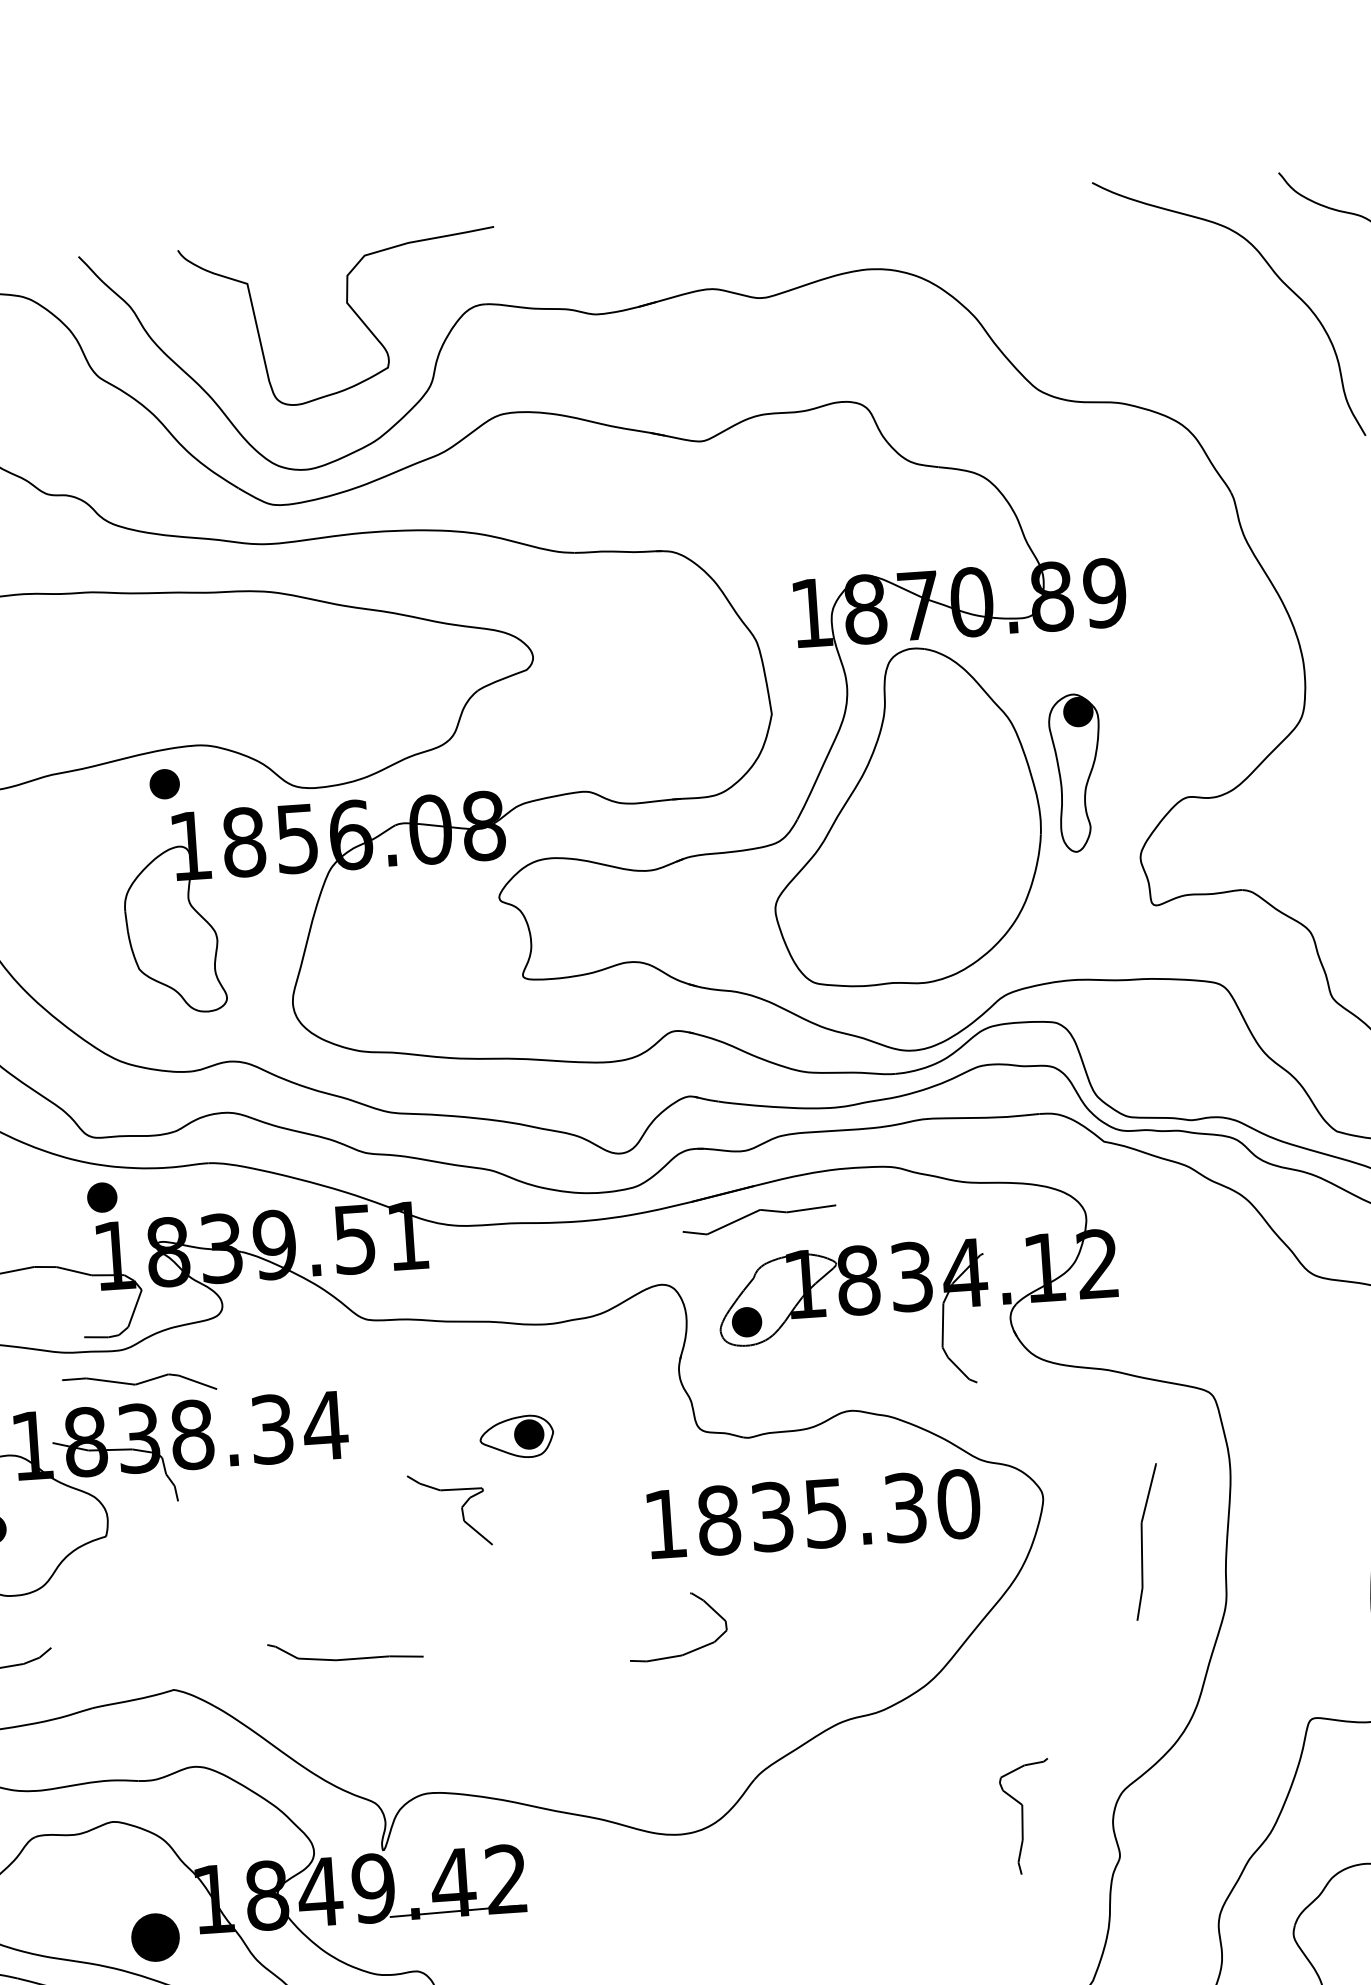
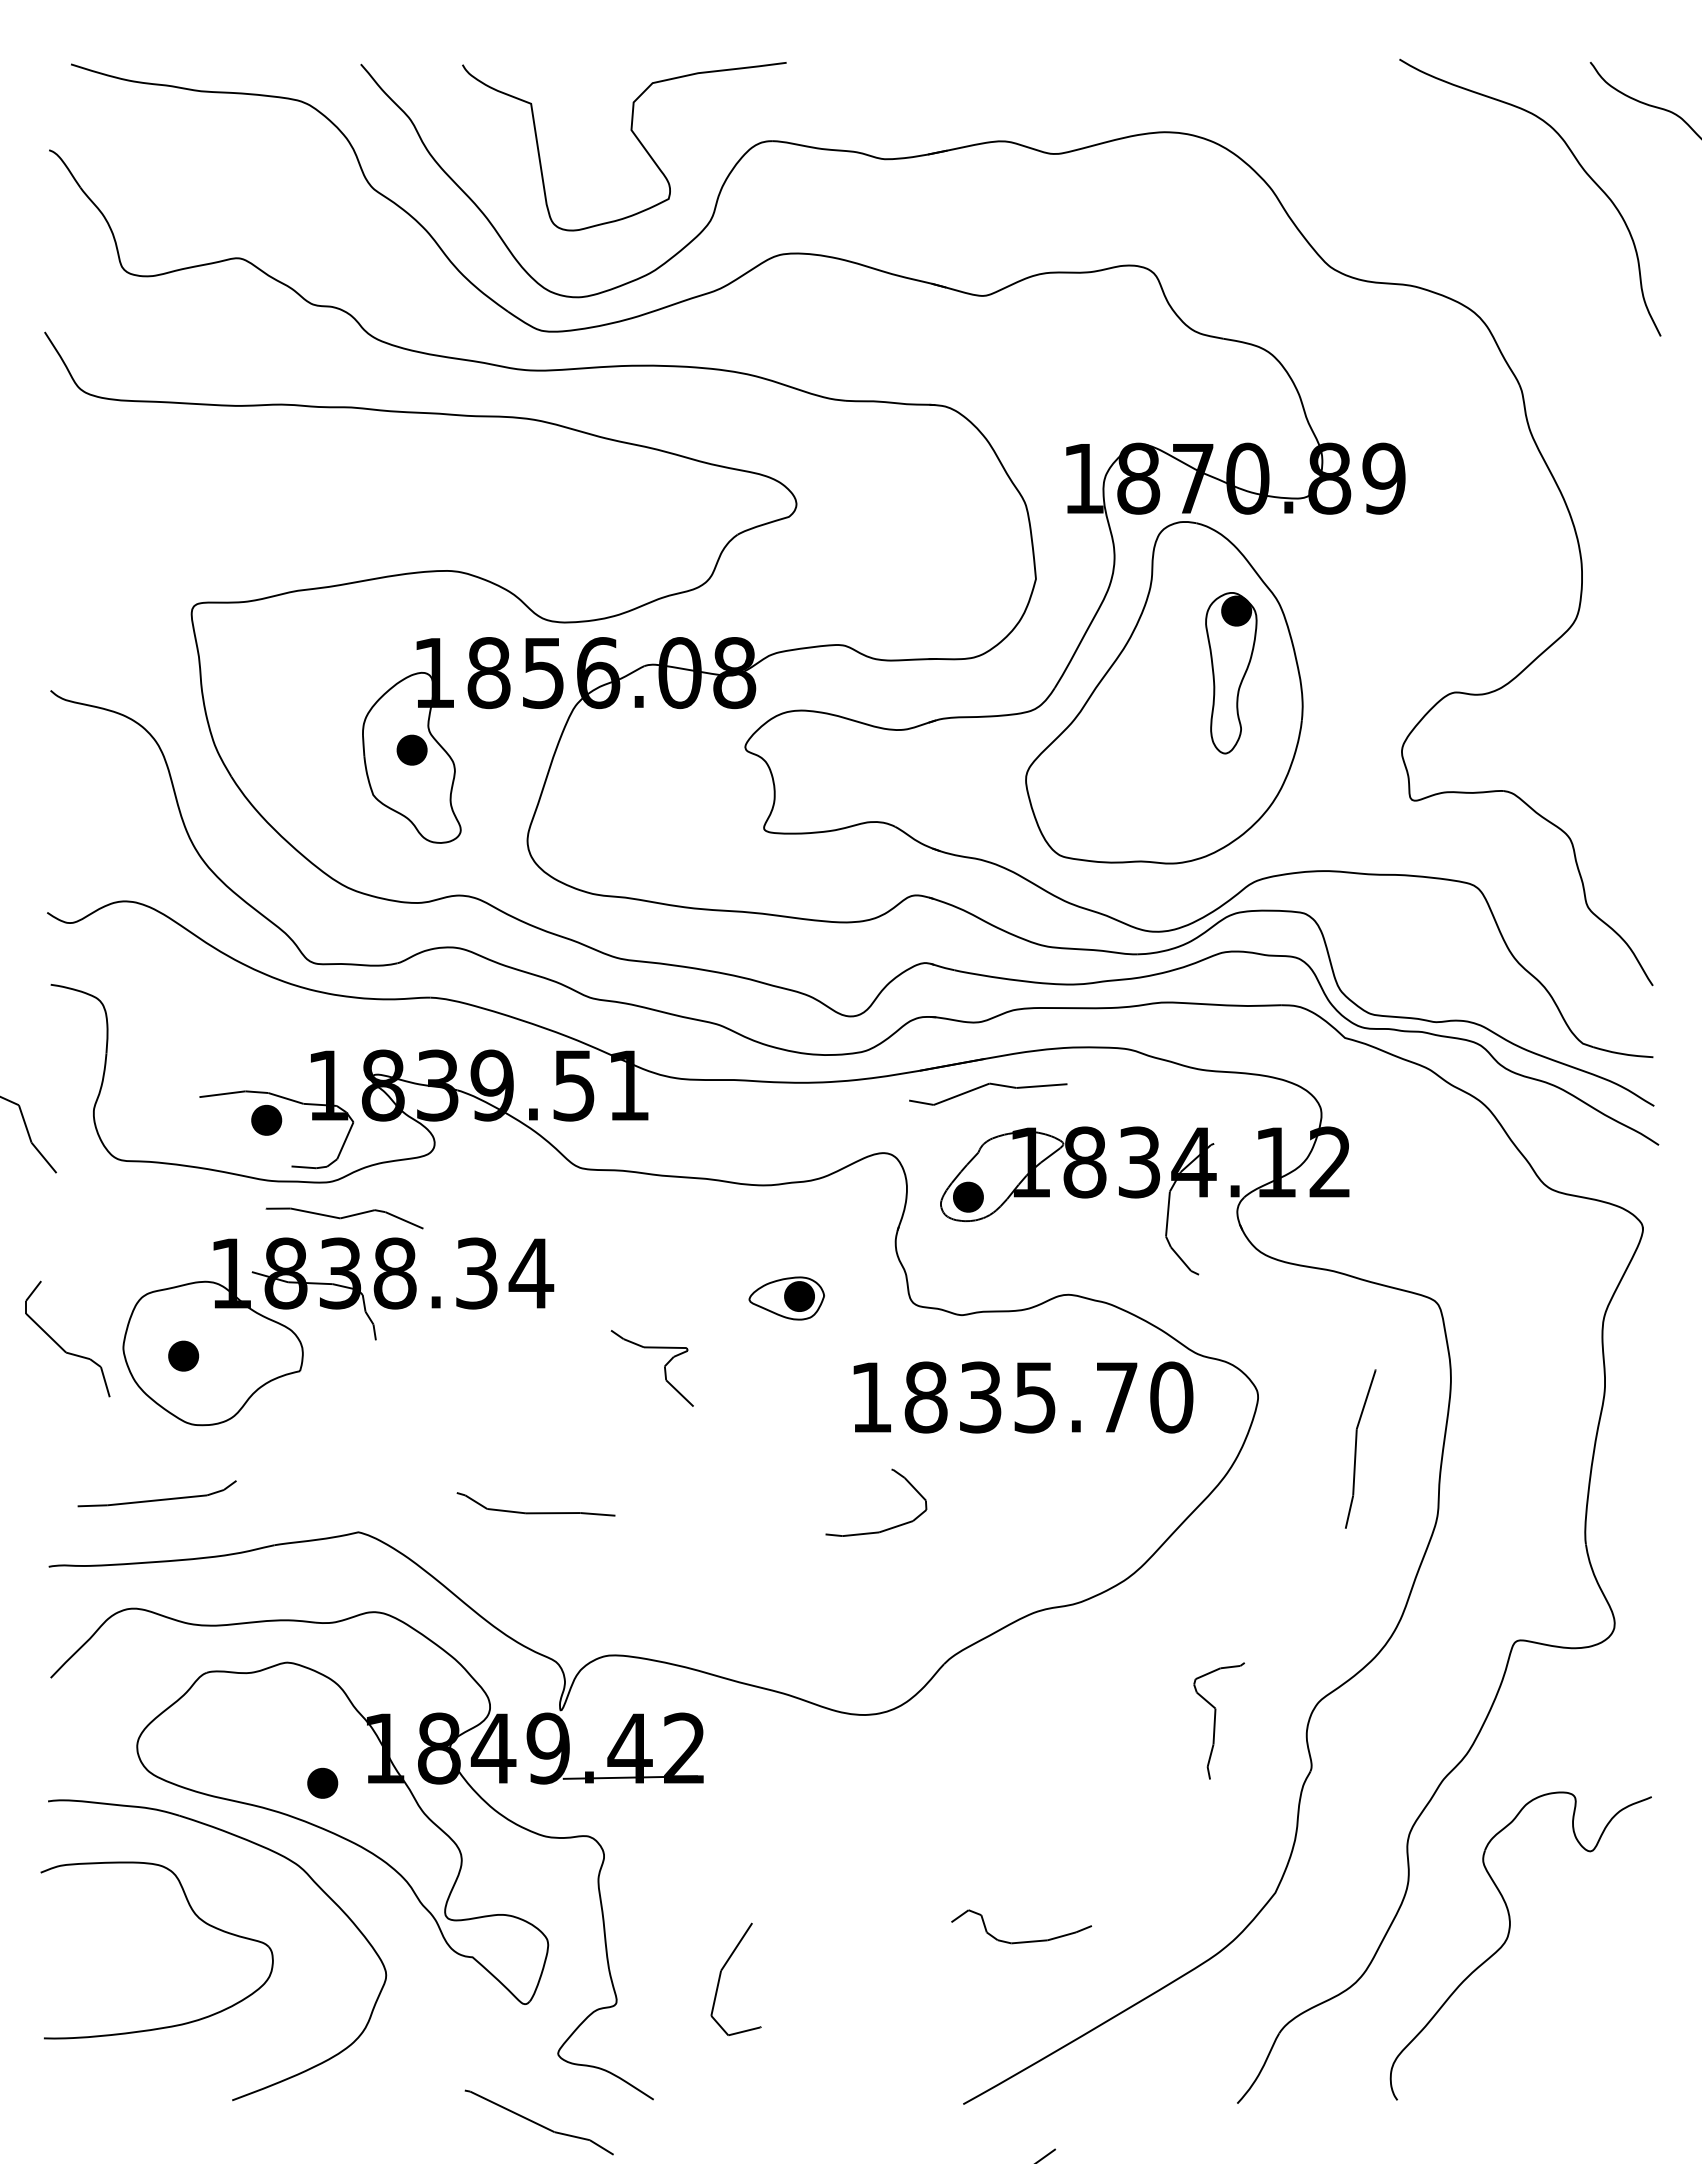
part: (1077, 773) -> (1231, 673), moved
part: (164, 783) -> (411, 749), moved
part: (102, 1196) -> (266, 1119), moved
part: (516, 1437) -> (786, 1298), moved
text: (904, 1507) -> (1116, 1397), 1835.30 -> 1835.70
part: (155, 1936) -> (322, 1782), size x0.62

